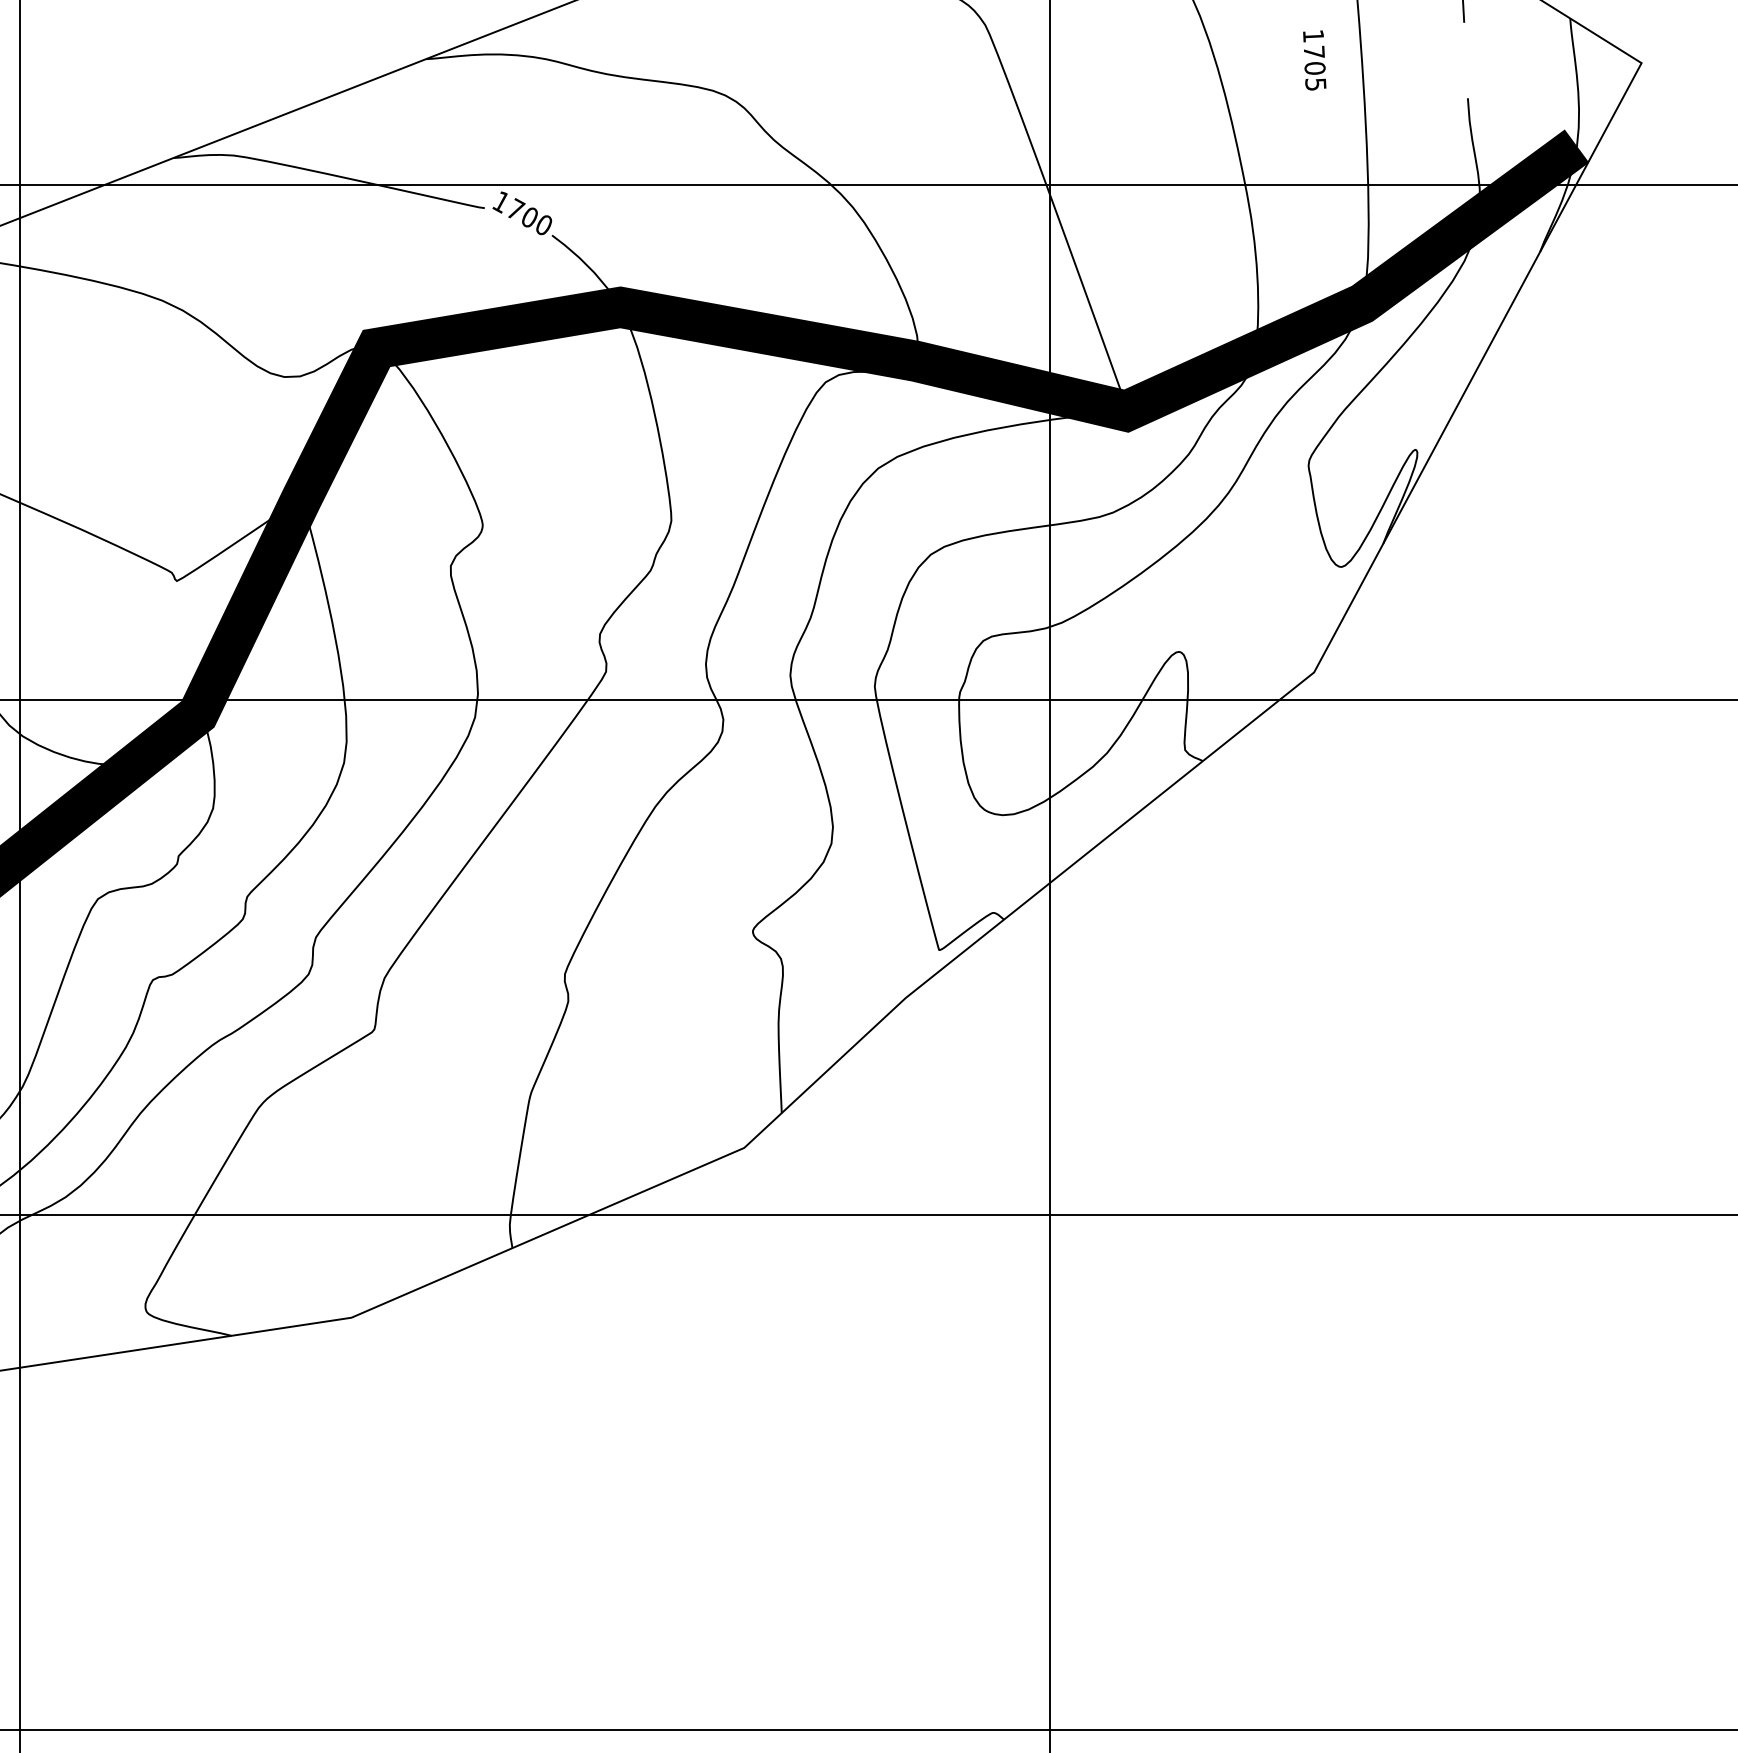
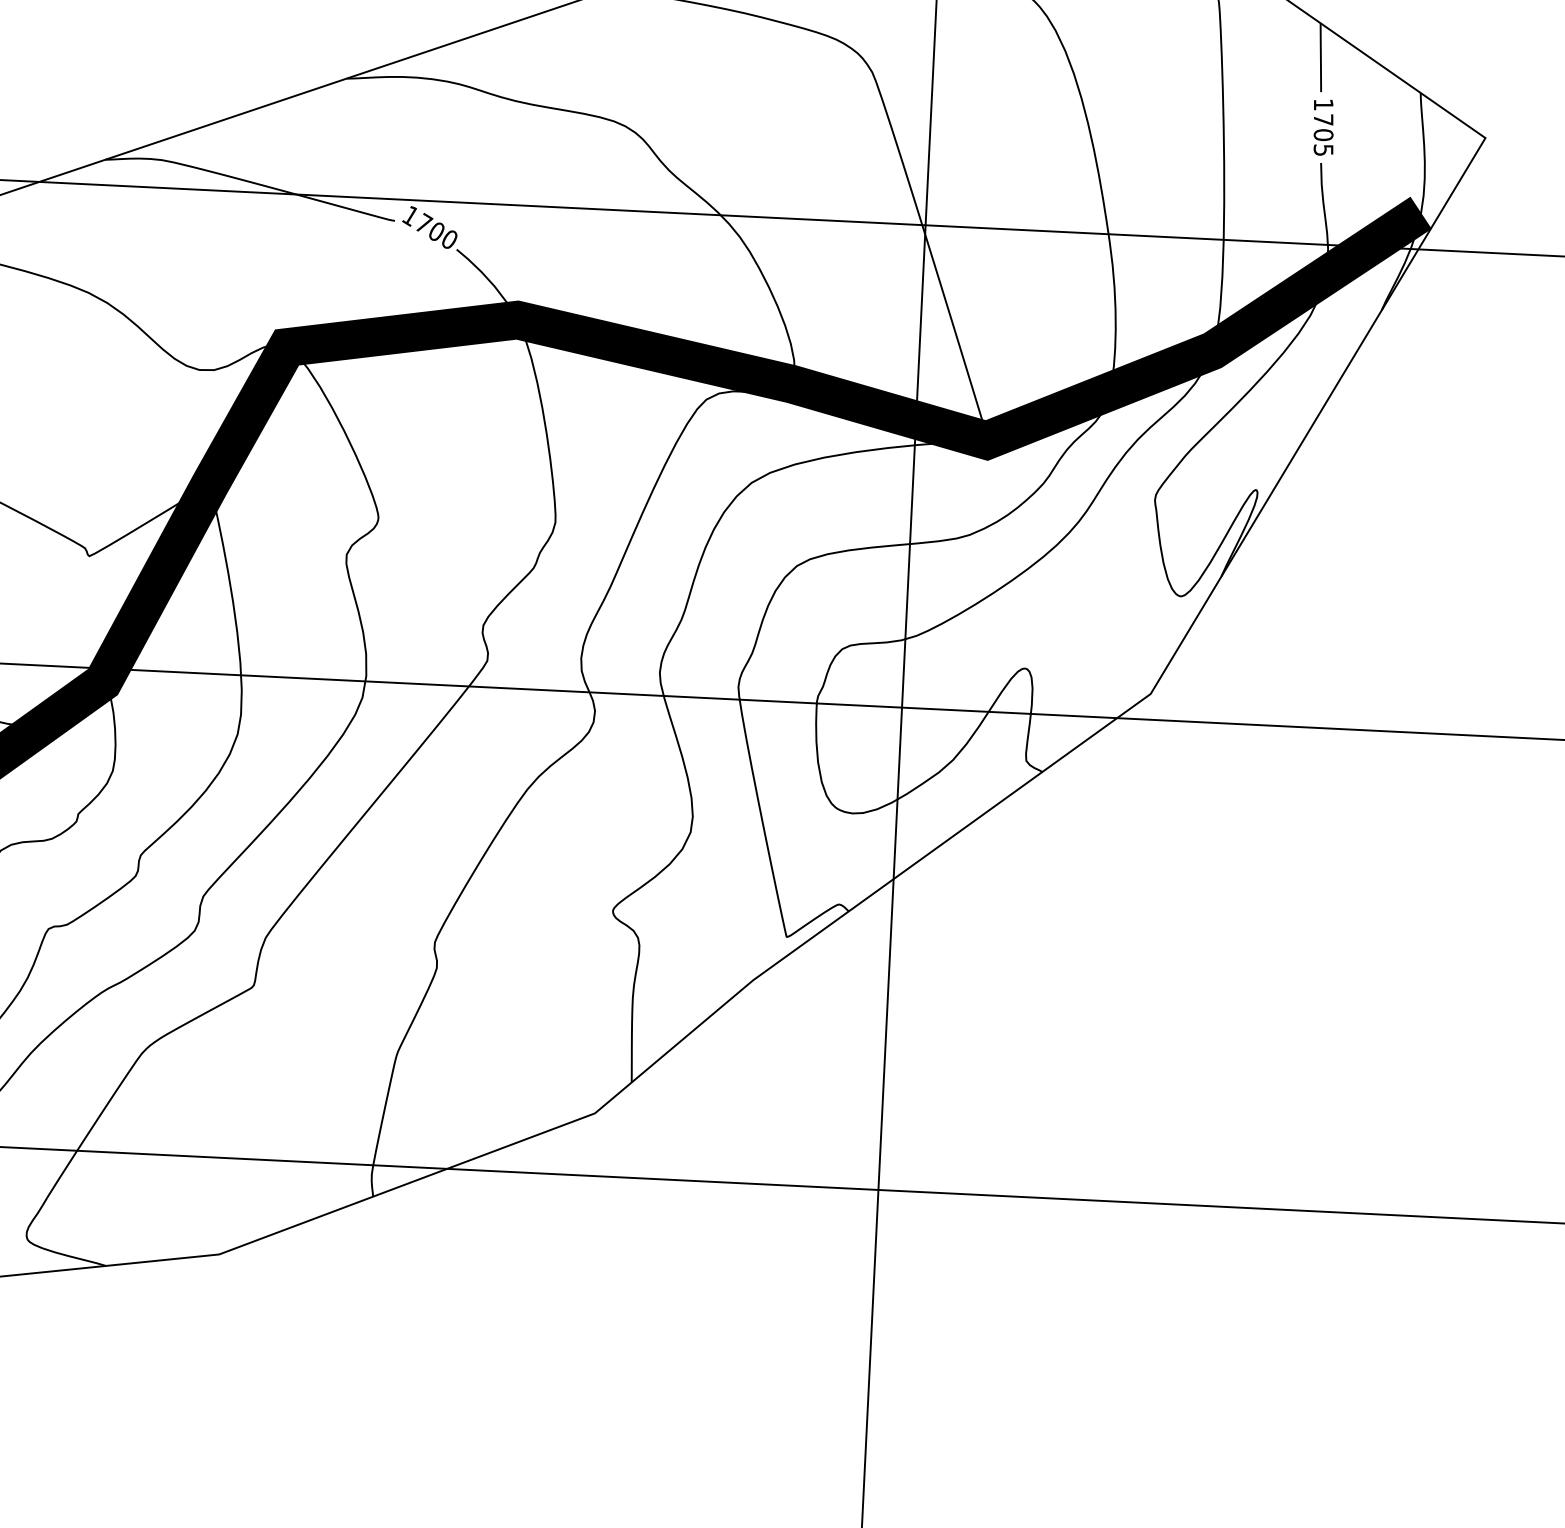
text: (1314, 60) -> (1323, 127), moved

